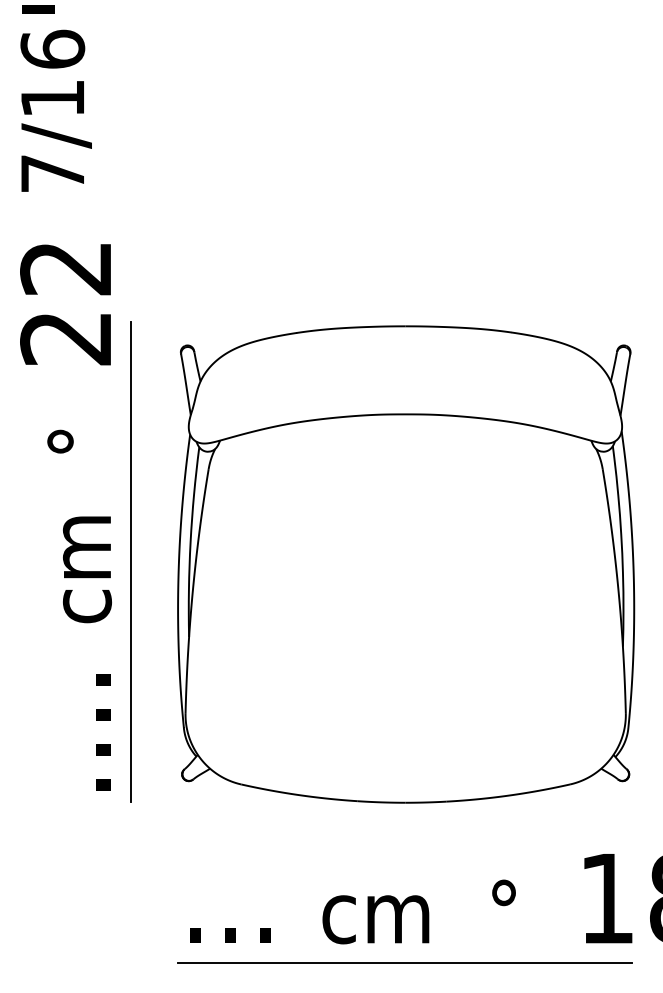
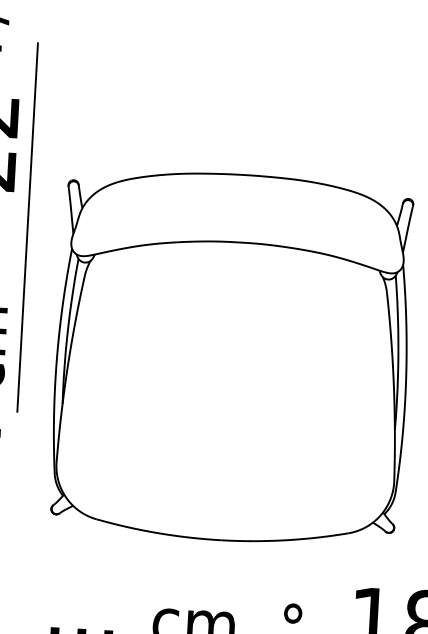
line: (130, 561) -> (27, 226), moved

